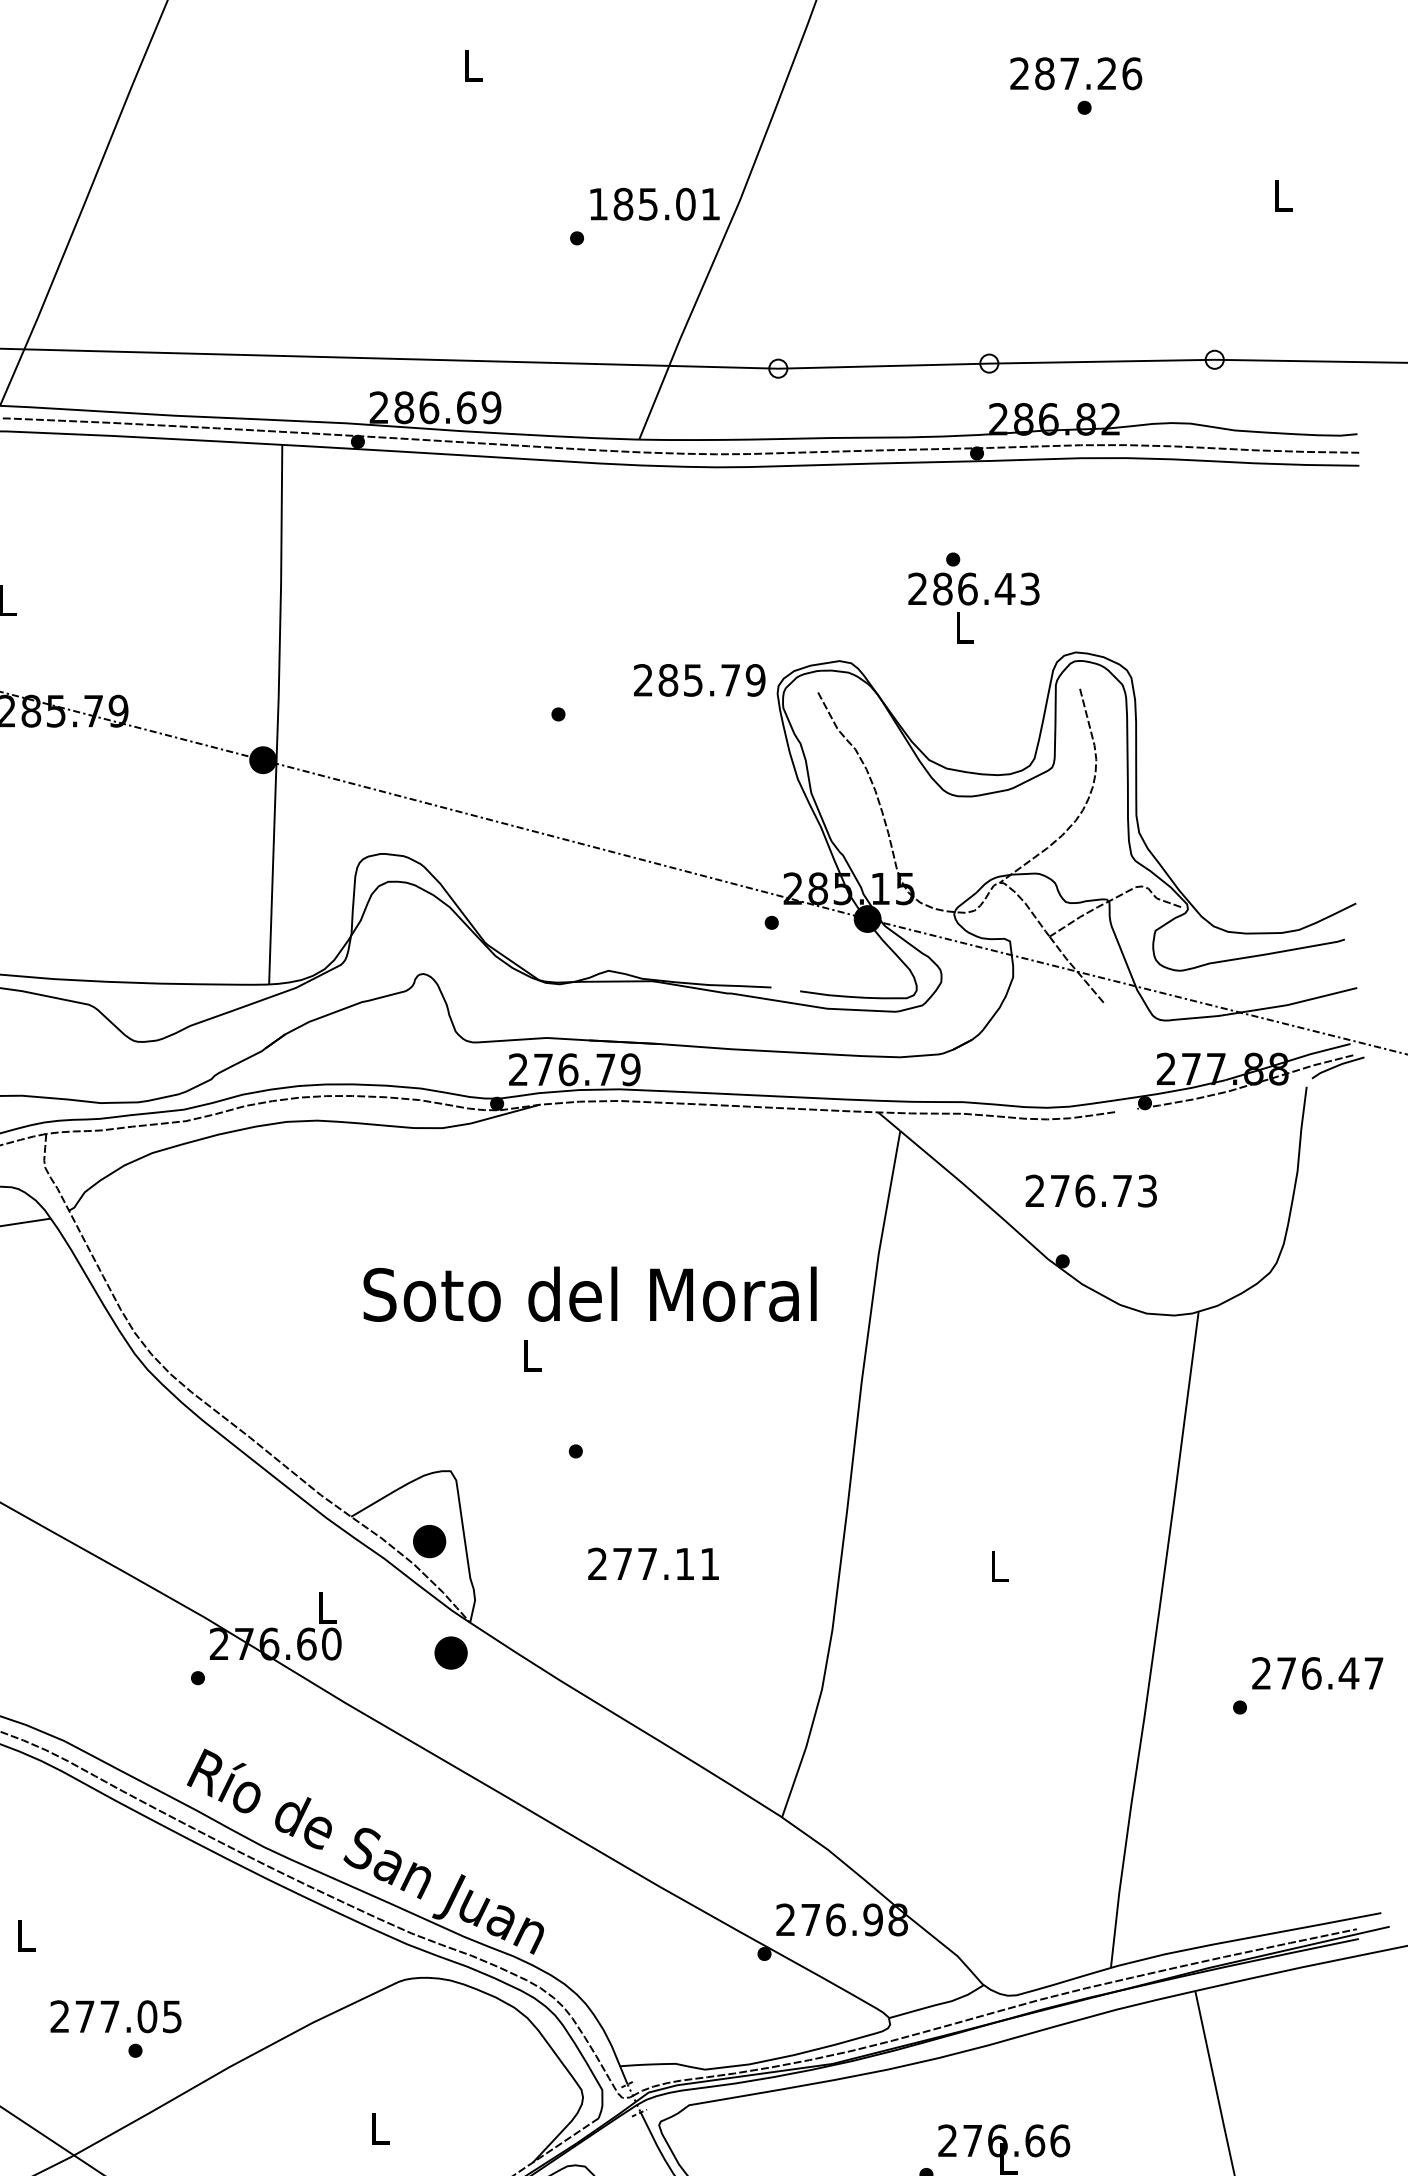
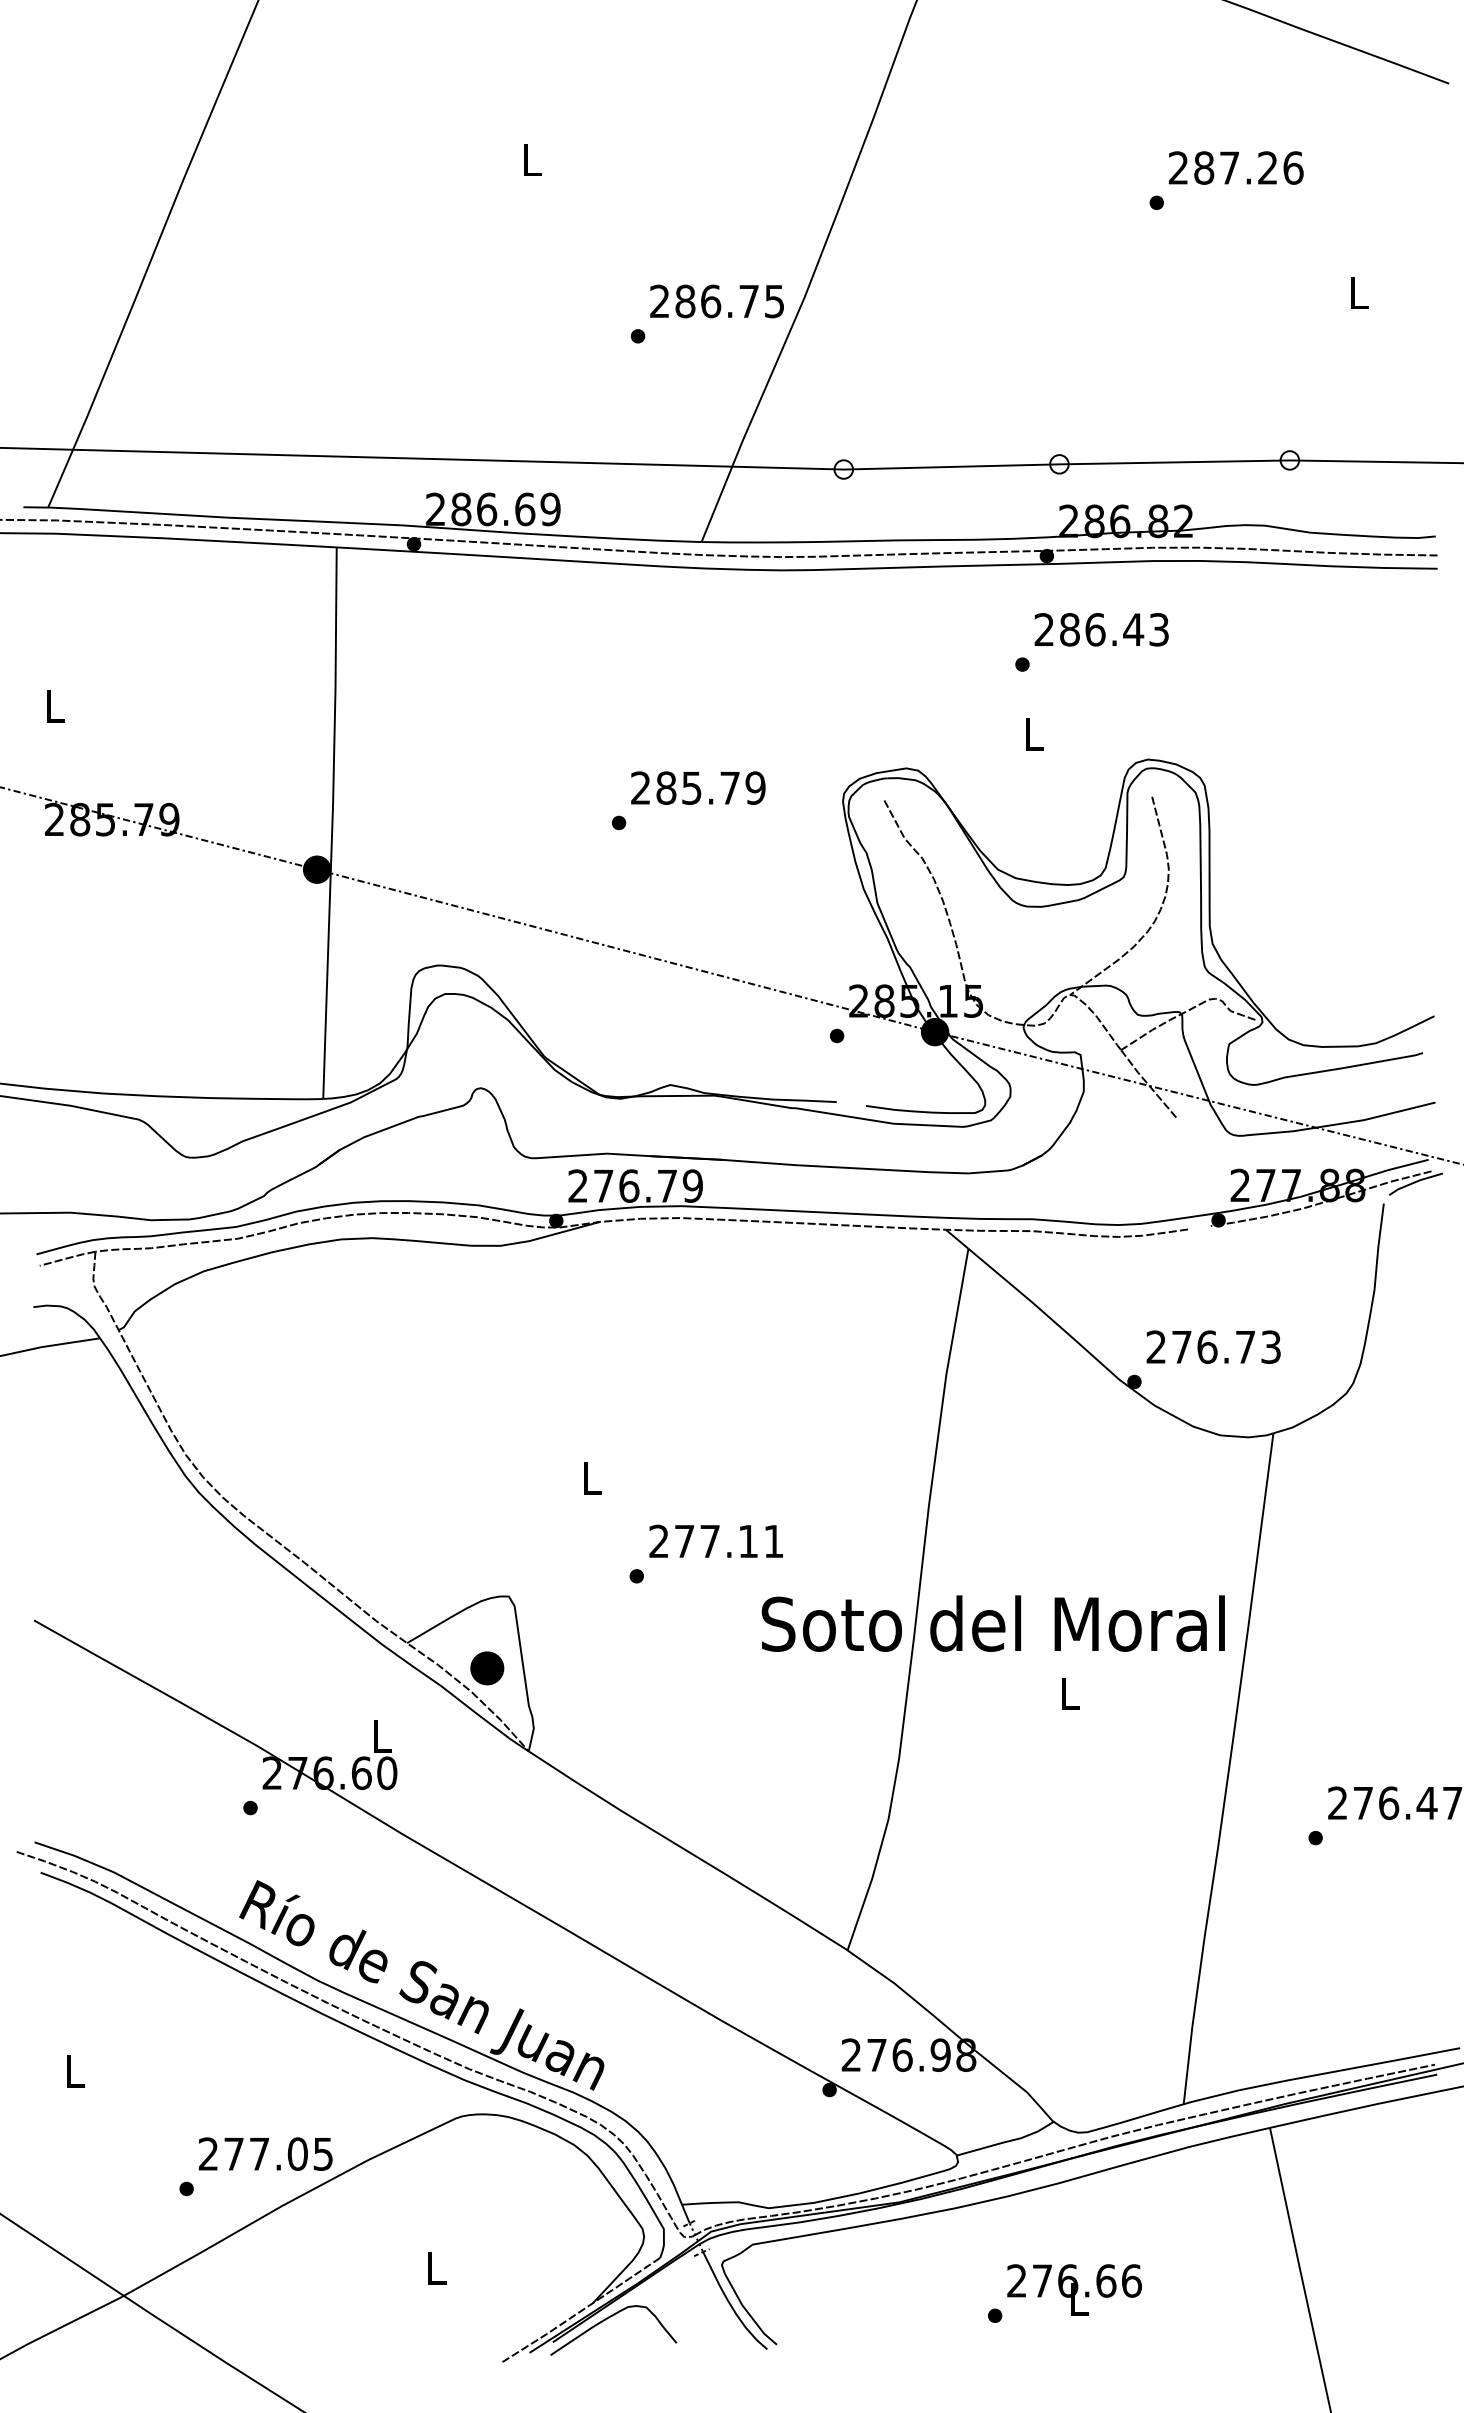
text: (1076, 73) -> (1236, 167), moved
text: (653, 204) -> (716, 301), 185.01 -> 286.75
text: (973, 588) -> (1101, 629), moved
text: (699, 679) -> (698, 787), moved
text: (1091, 1190) -> (1213, 1346), moved
text: (589, 1294) -> (992, 1623), moved
text: (652, 1563) -> (715, 1540), moved
part: (451, 1653) -> (509, 1782), removed
text: (115, 2016) -> (265, 2153), moved

